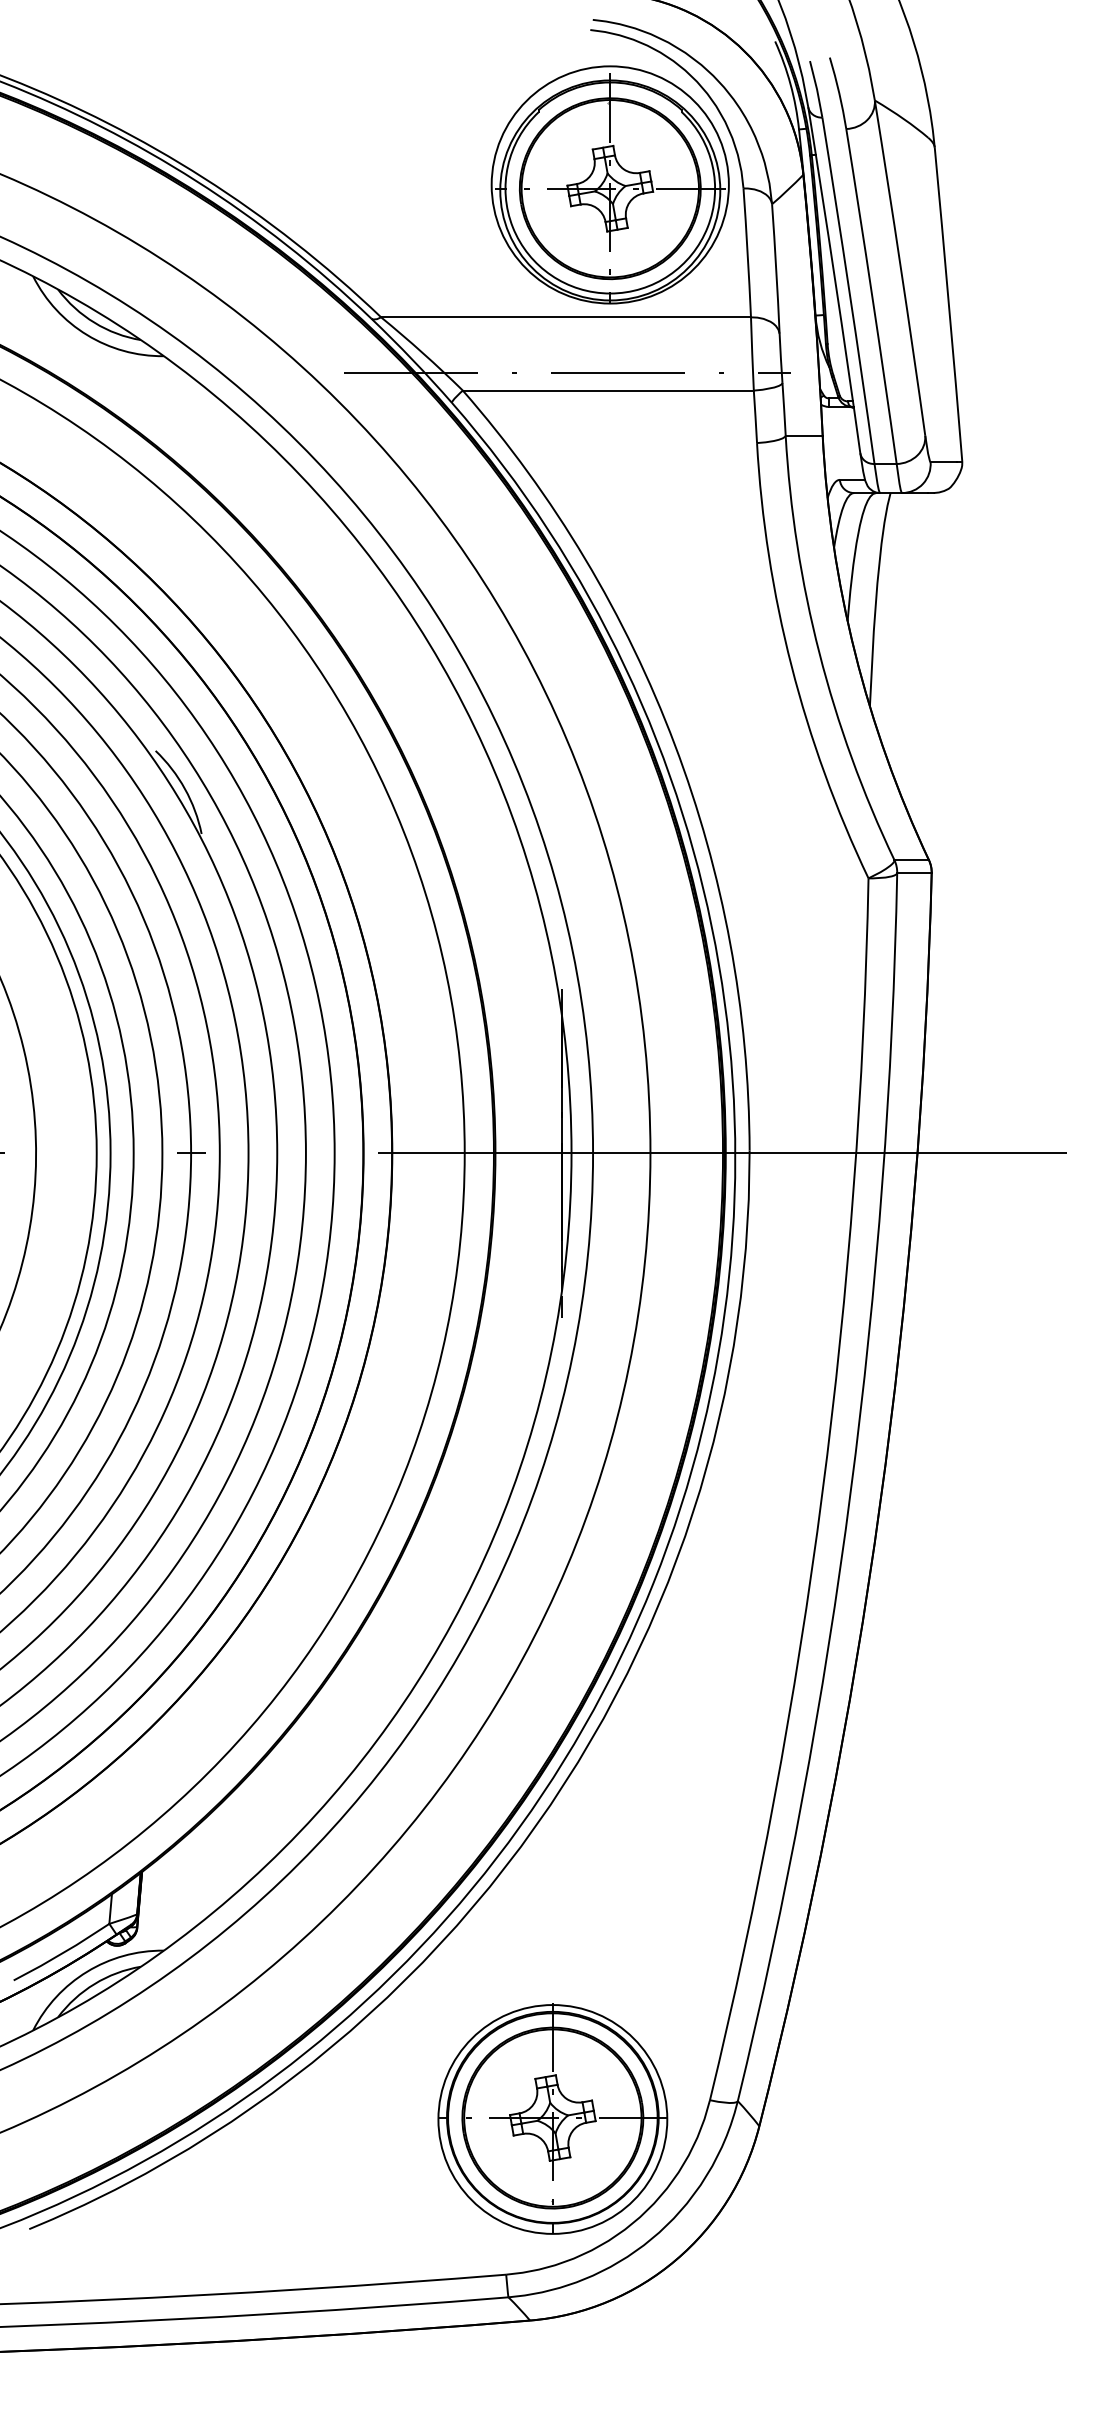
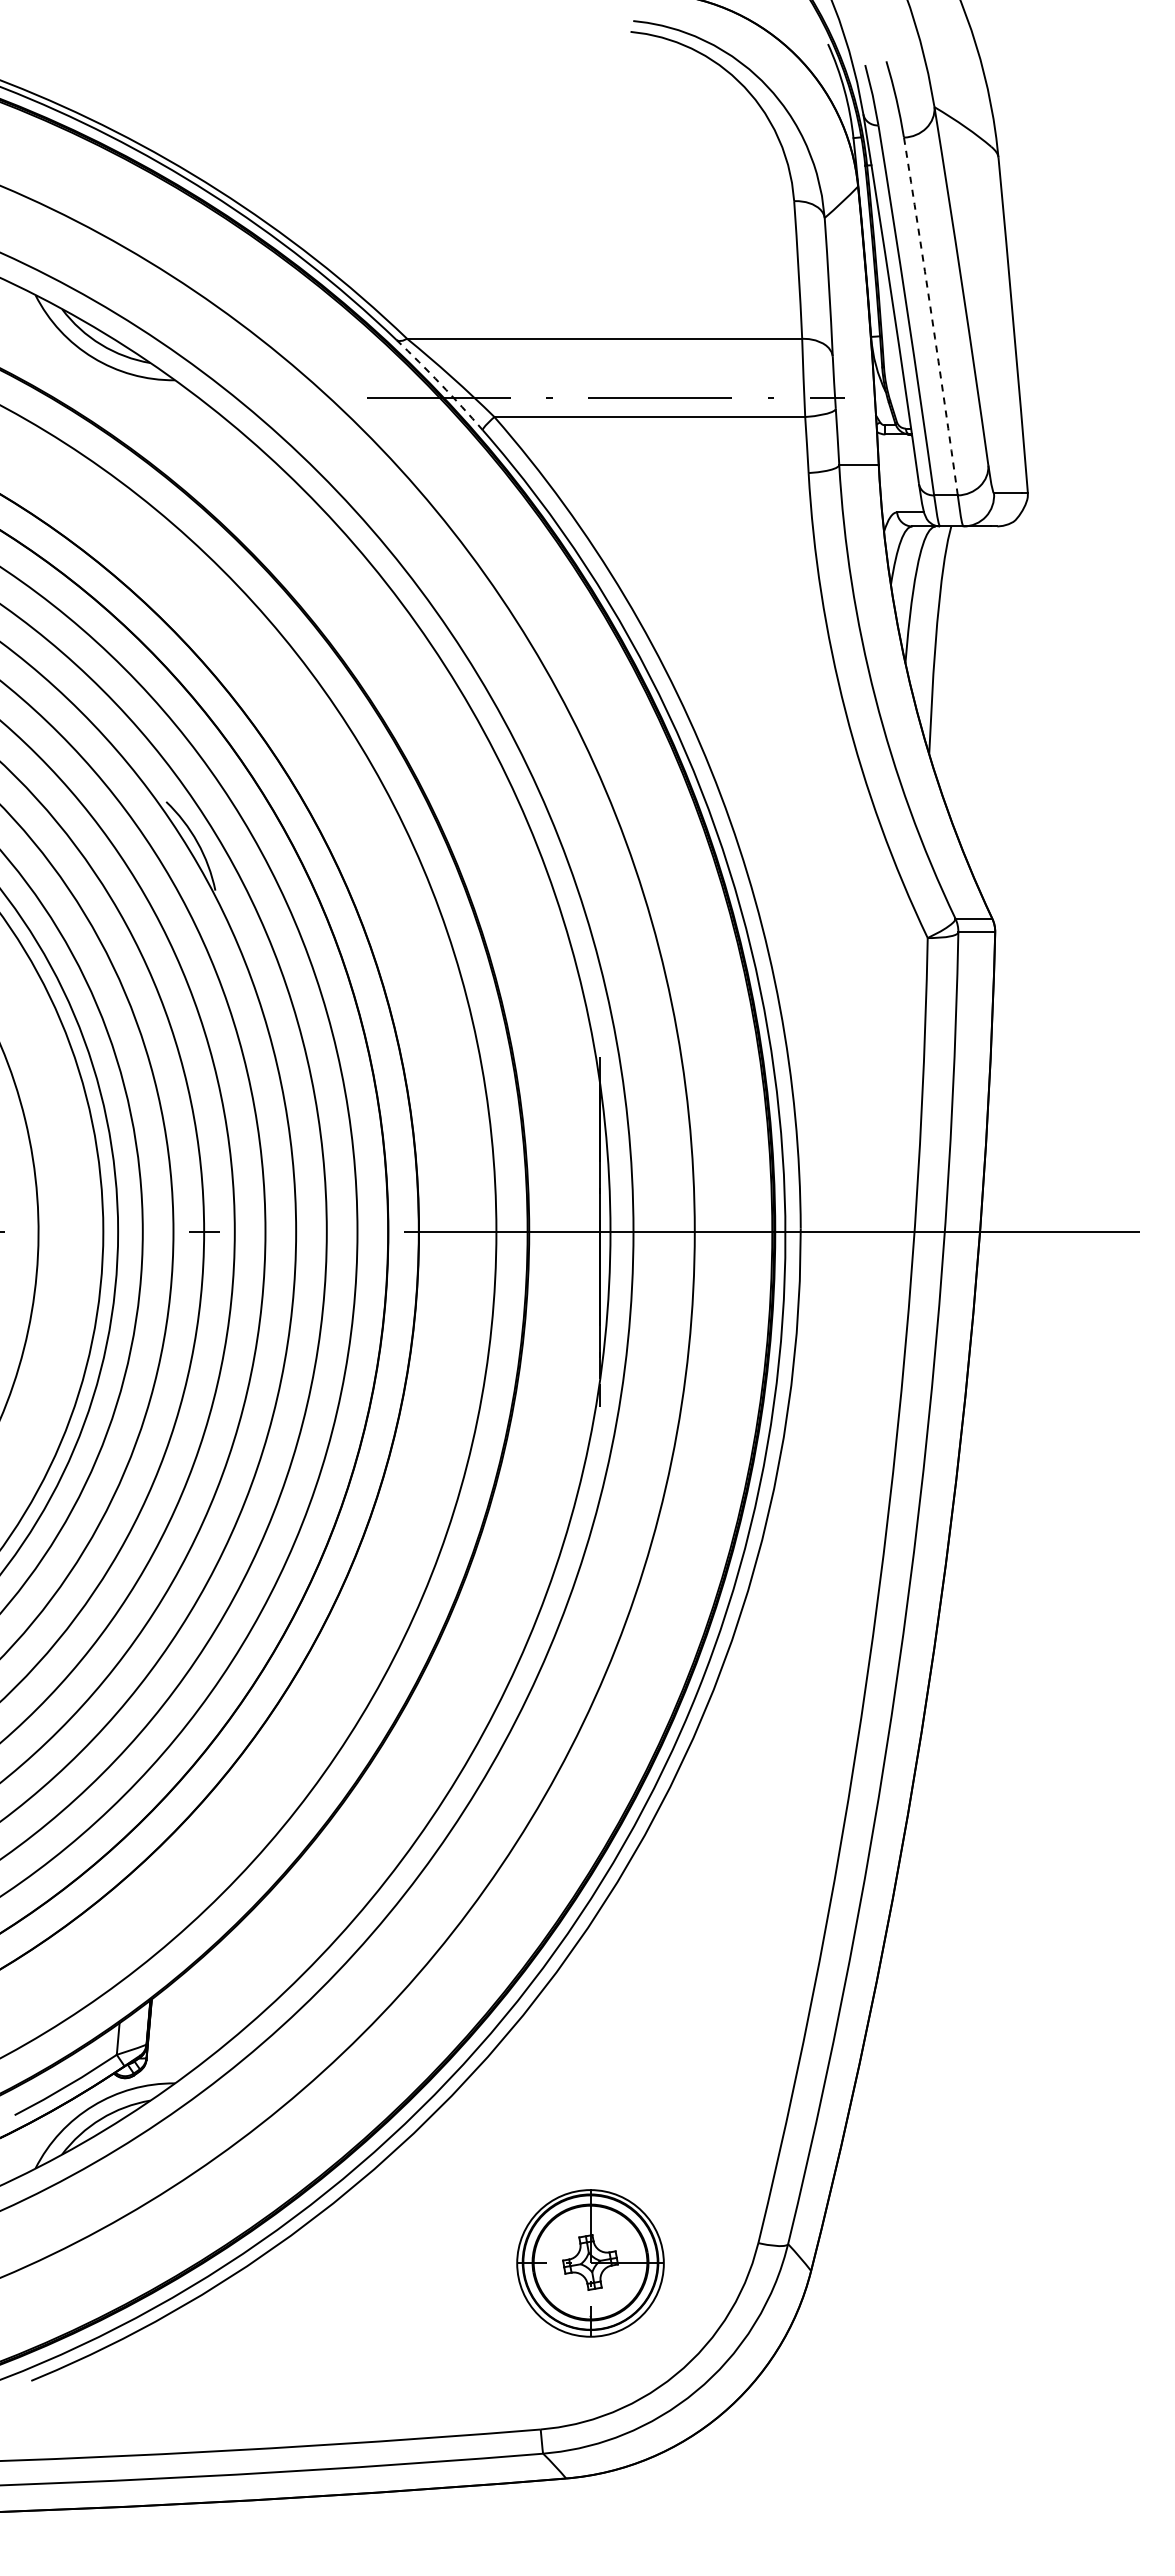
part: (609, 184) -> (651, 196), removed
arc: (872, 296) -> (931, 316), solid -> dashed
arc: (412, 360) -> (440, 384), solid -> dashed
part: (552, 2118) -> (590, 2262), size x0.6

